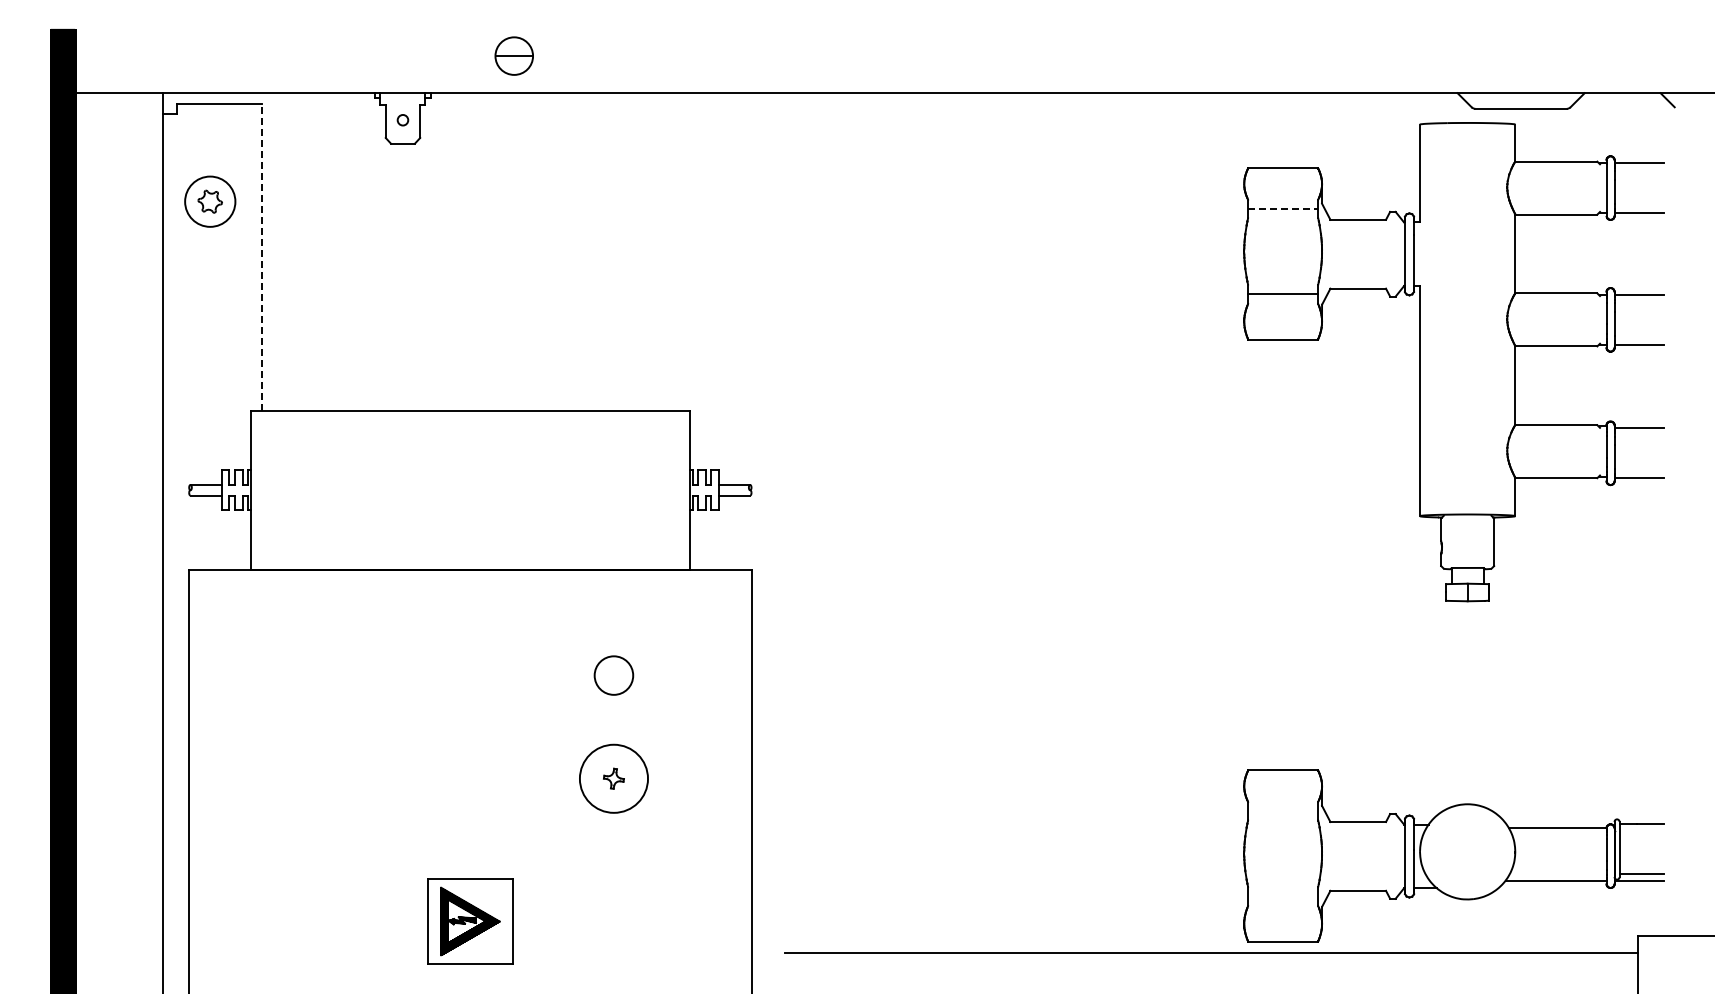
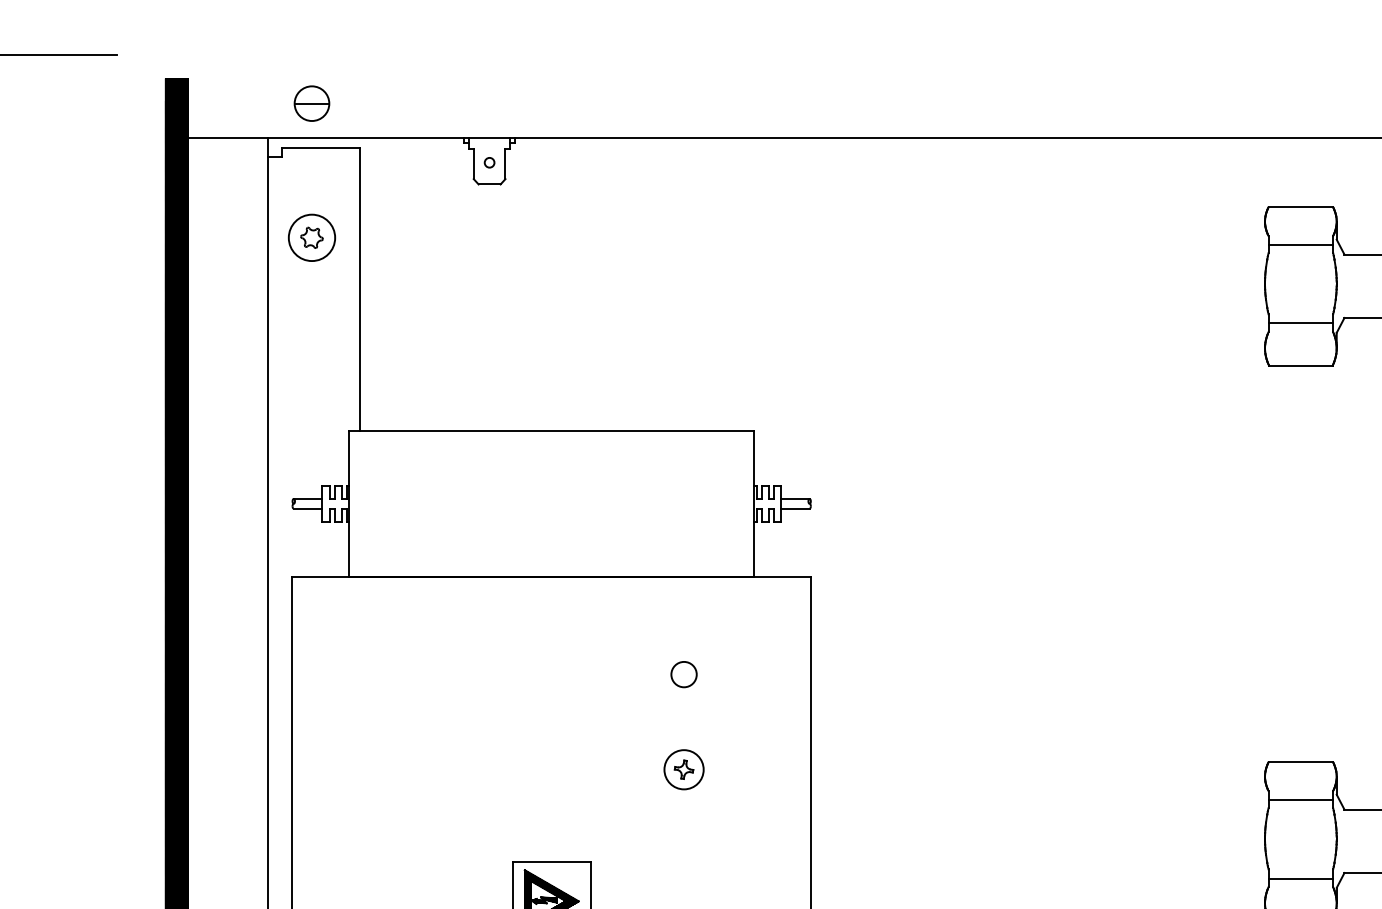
part: (513, 55) -> (311, 103), moved
line: (1283, 209) -> (1301, 245), dashed -> solid
line: (261, 257) -> (359, 289), dashed -> solid
circle: (613, 675) -> (683, 674), size x0.71
circle: (613, 778) -> (683, 769), size x0.62
line: (1283, 811) -> (1301, 799), added
line: (1283, 896) -> (1301, 878), added

